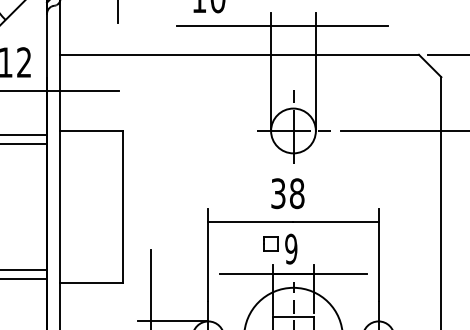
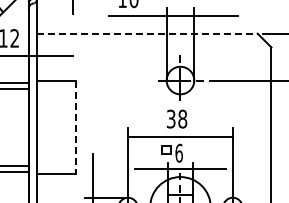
line: (239, 54) -> (147, 33), solid -> dashed
line: (122, 207) -> (75, 127), solid -> dashed
text: (290, 247) -> (178, 152), 9 -> 6

